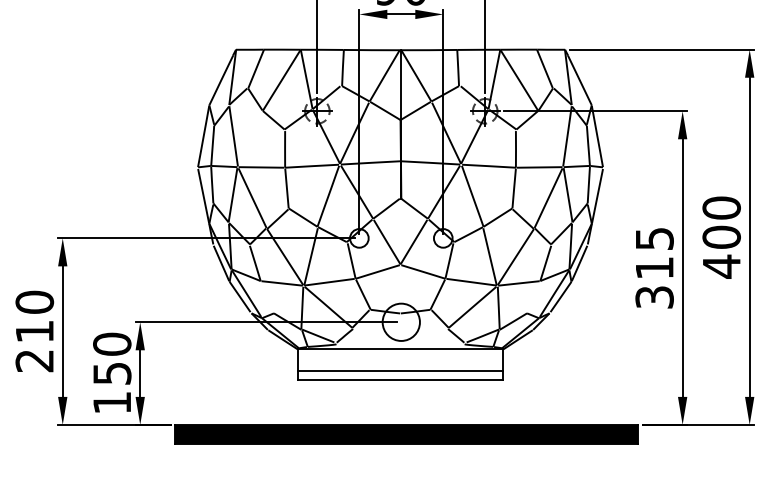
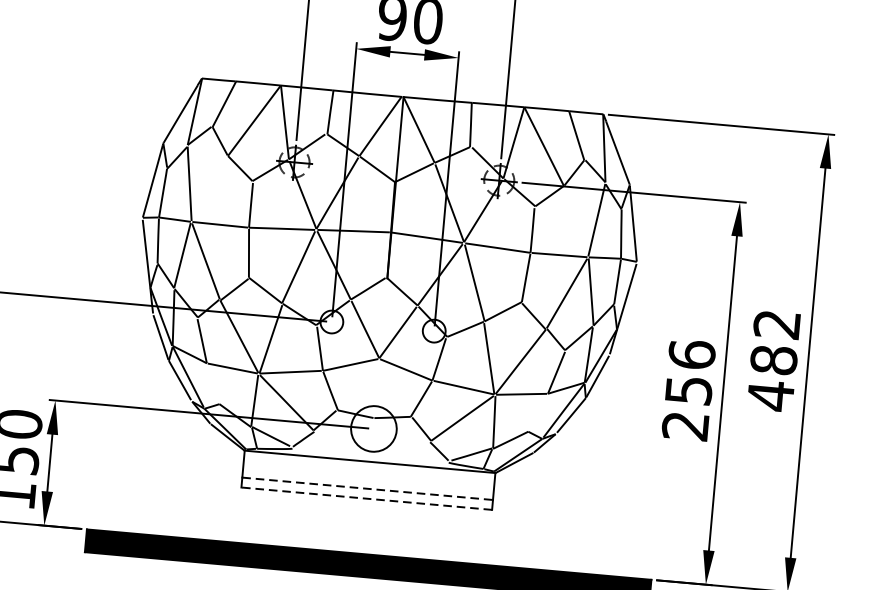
text: (721, 222) -> (775, 342), 400 -> 482
text: (654, 267) -> (688, 389), 315 -> 256
line: (400, 371) -> (367, 488), solid -> dashed
line: (400, 379) -> (366, 498), solid -> dashed

